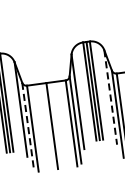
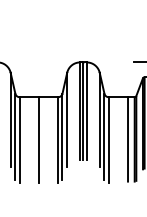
line: (110, 97) -> (99, 119), dashed -> solid
line: (28, 126) -> (15, 137), dashed -> solid

